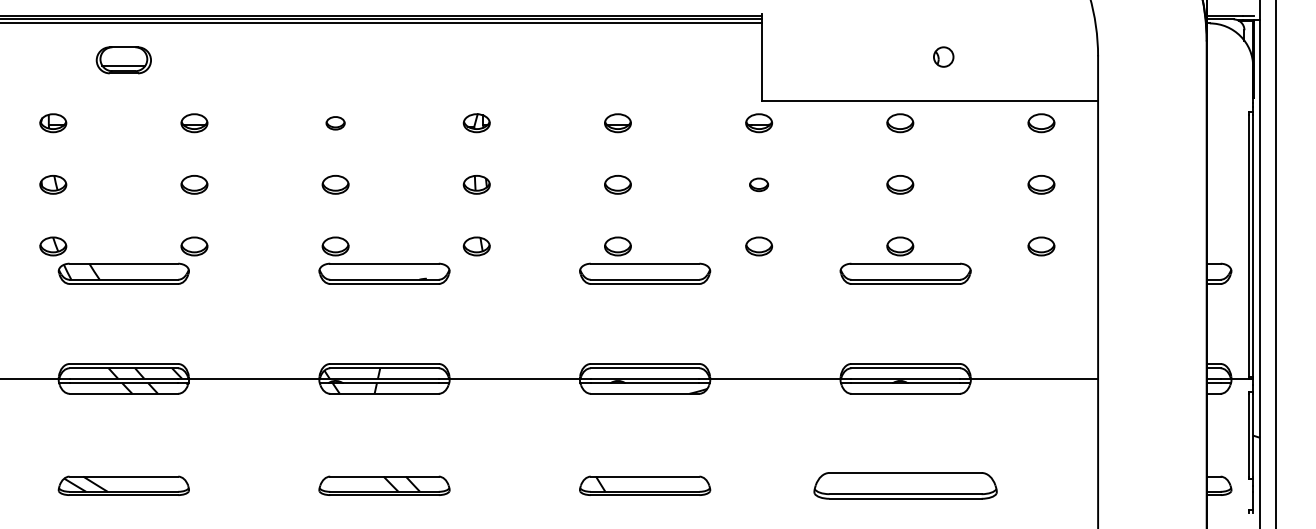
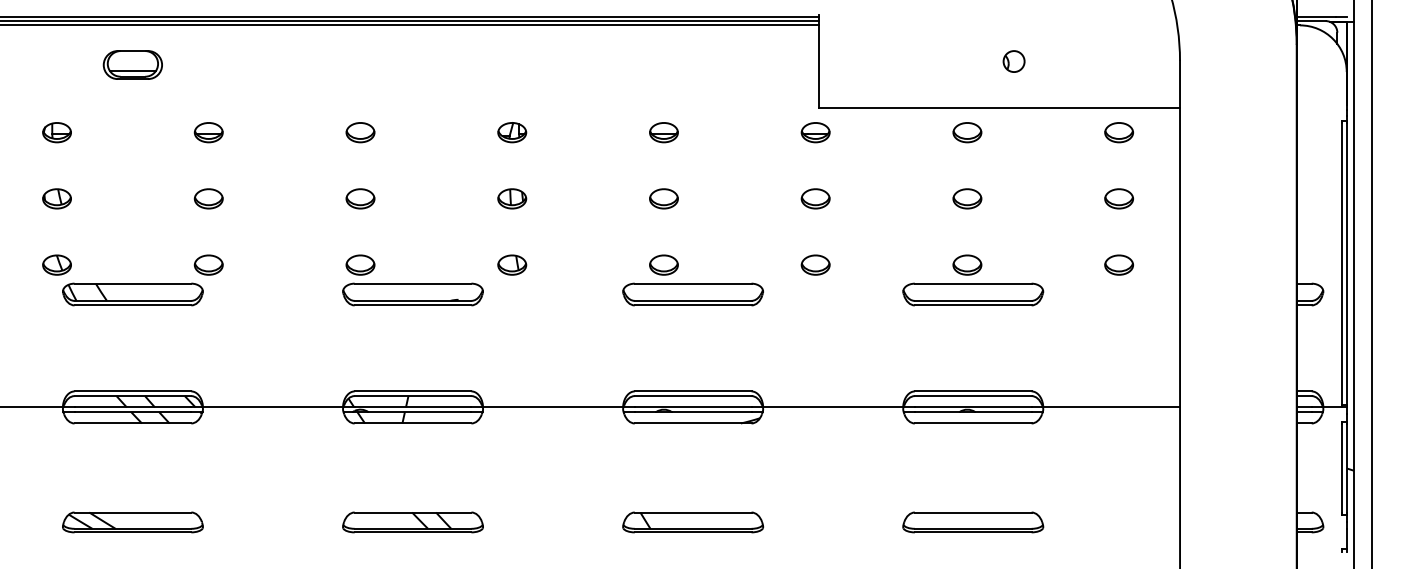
part: (335, 123) -> (360, 132), size x1.43
part: (758, 184) -> (815, 198), size x1.43
part: (905, 485) -> (973, 522), size x0.71

